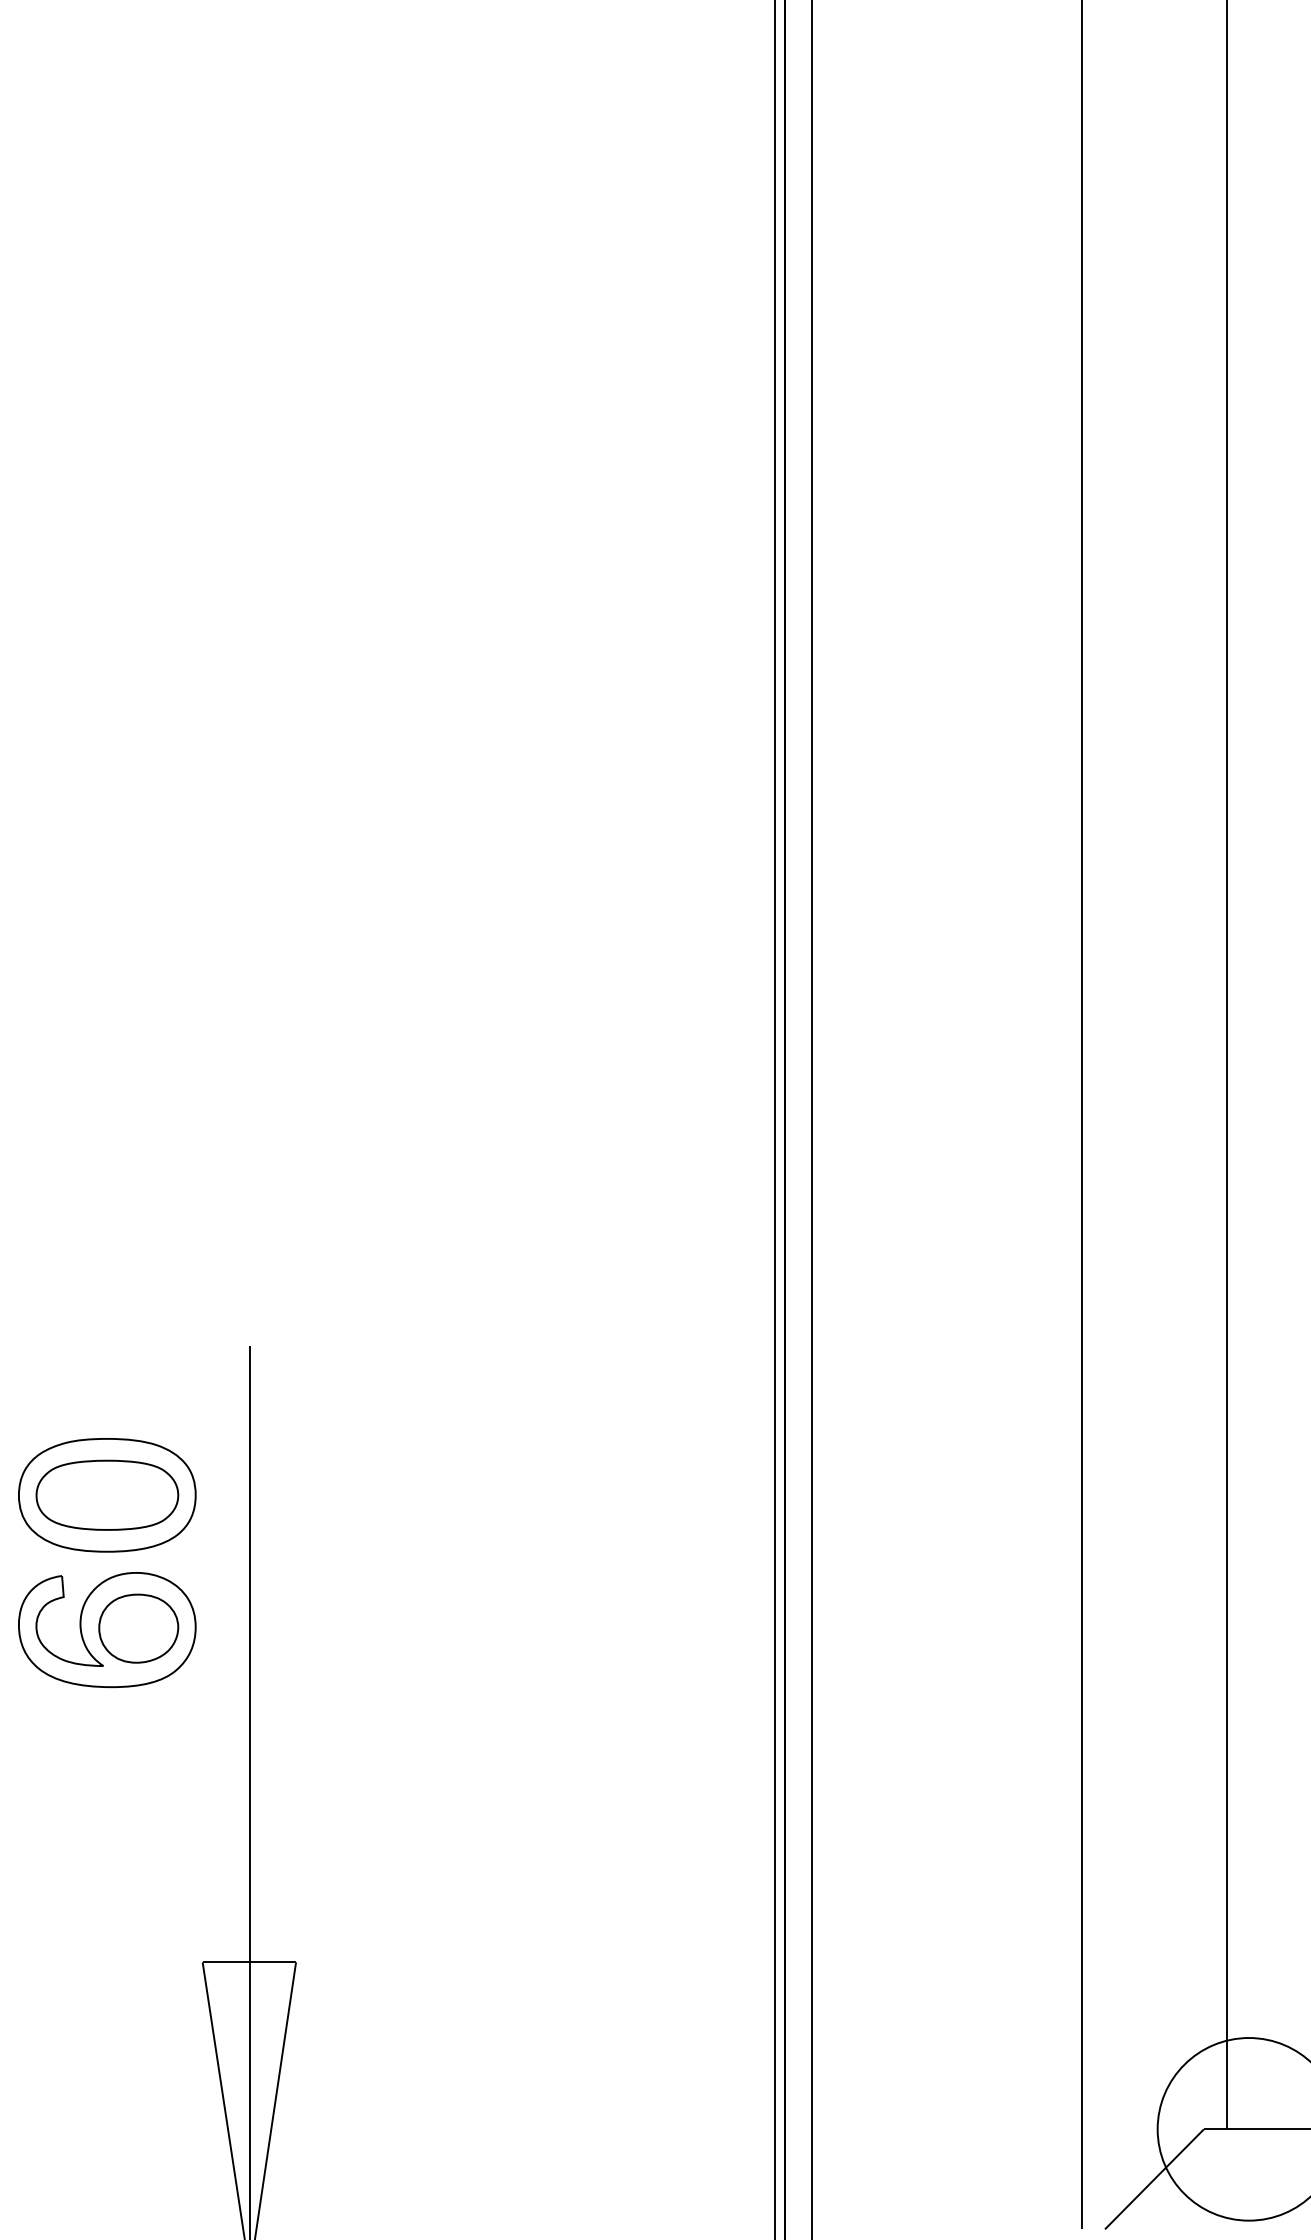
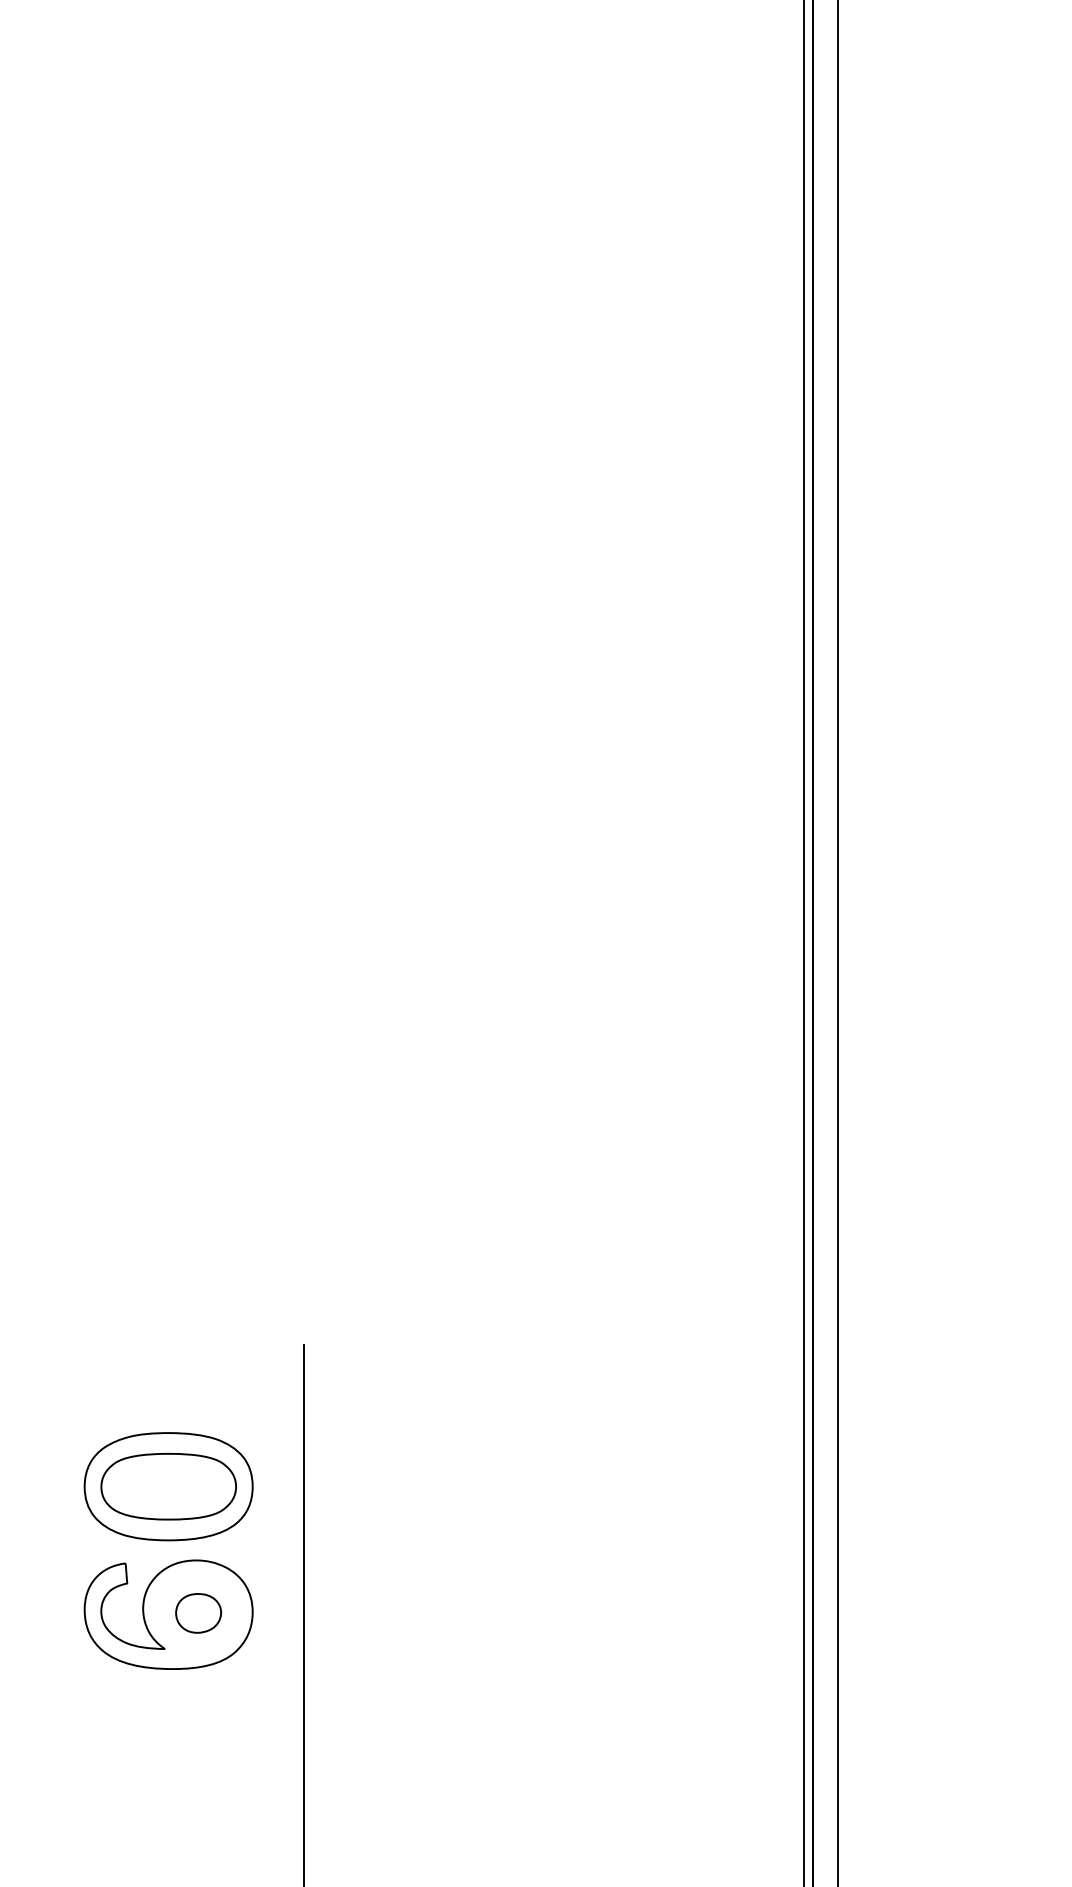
part: (138, 1628) -> (198, 1613), size x0.6

